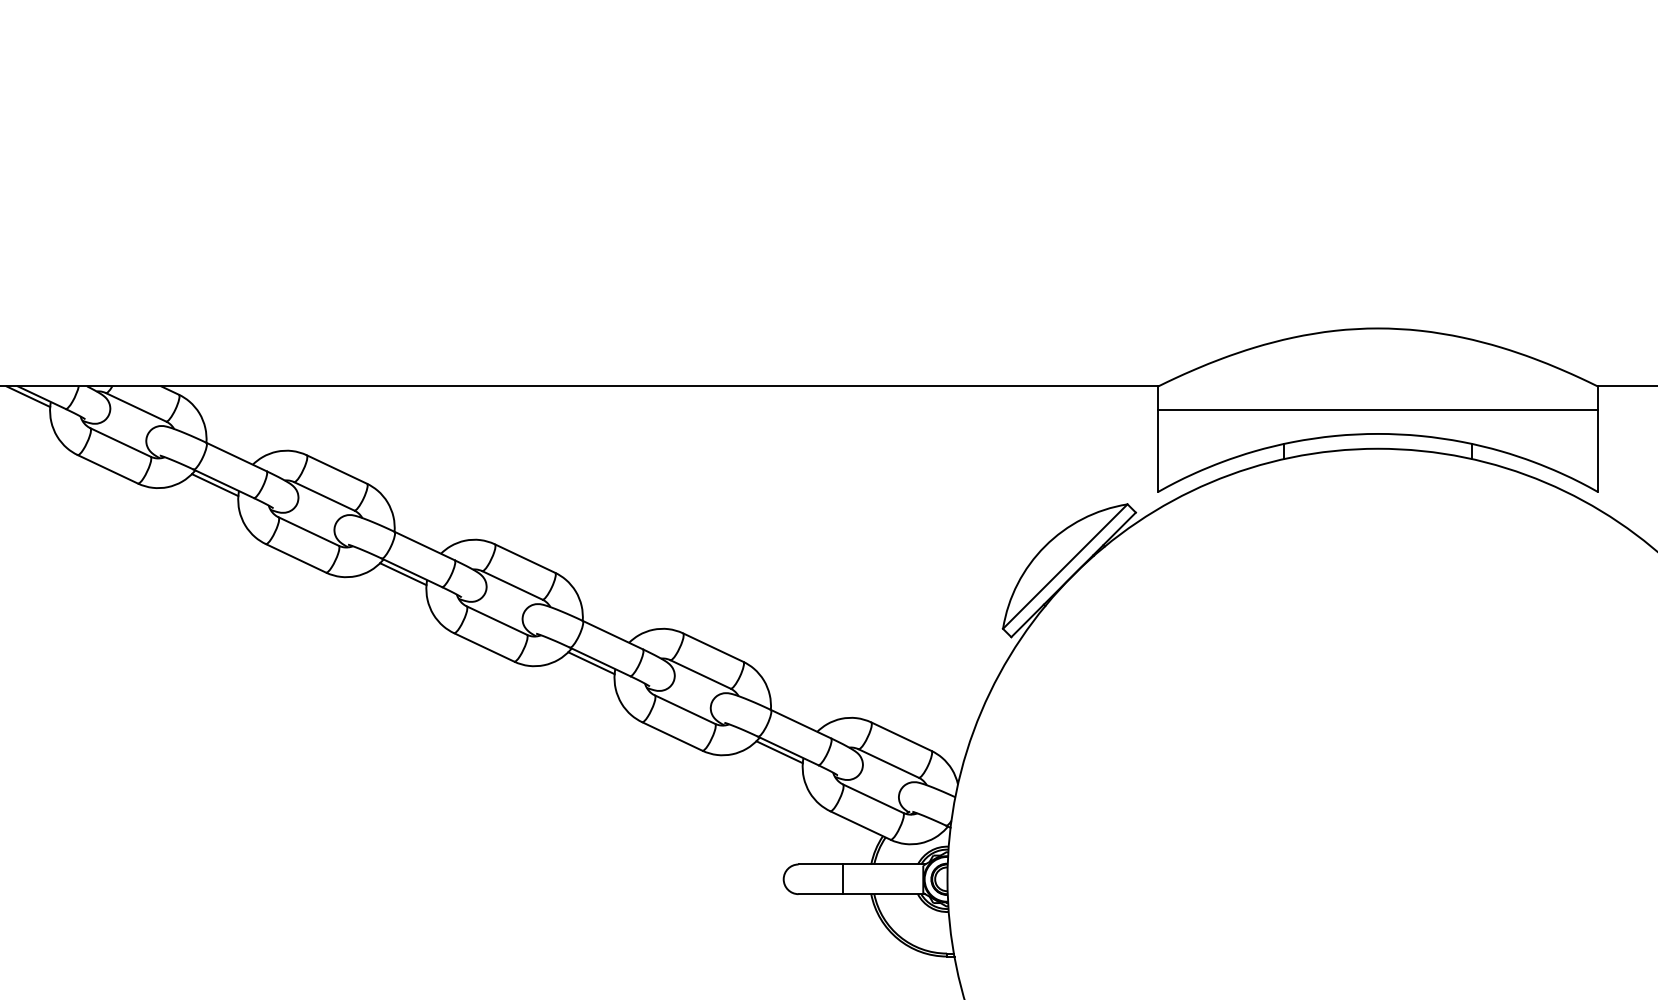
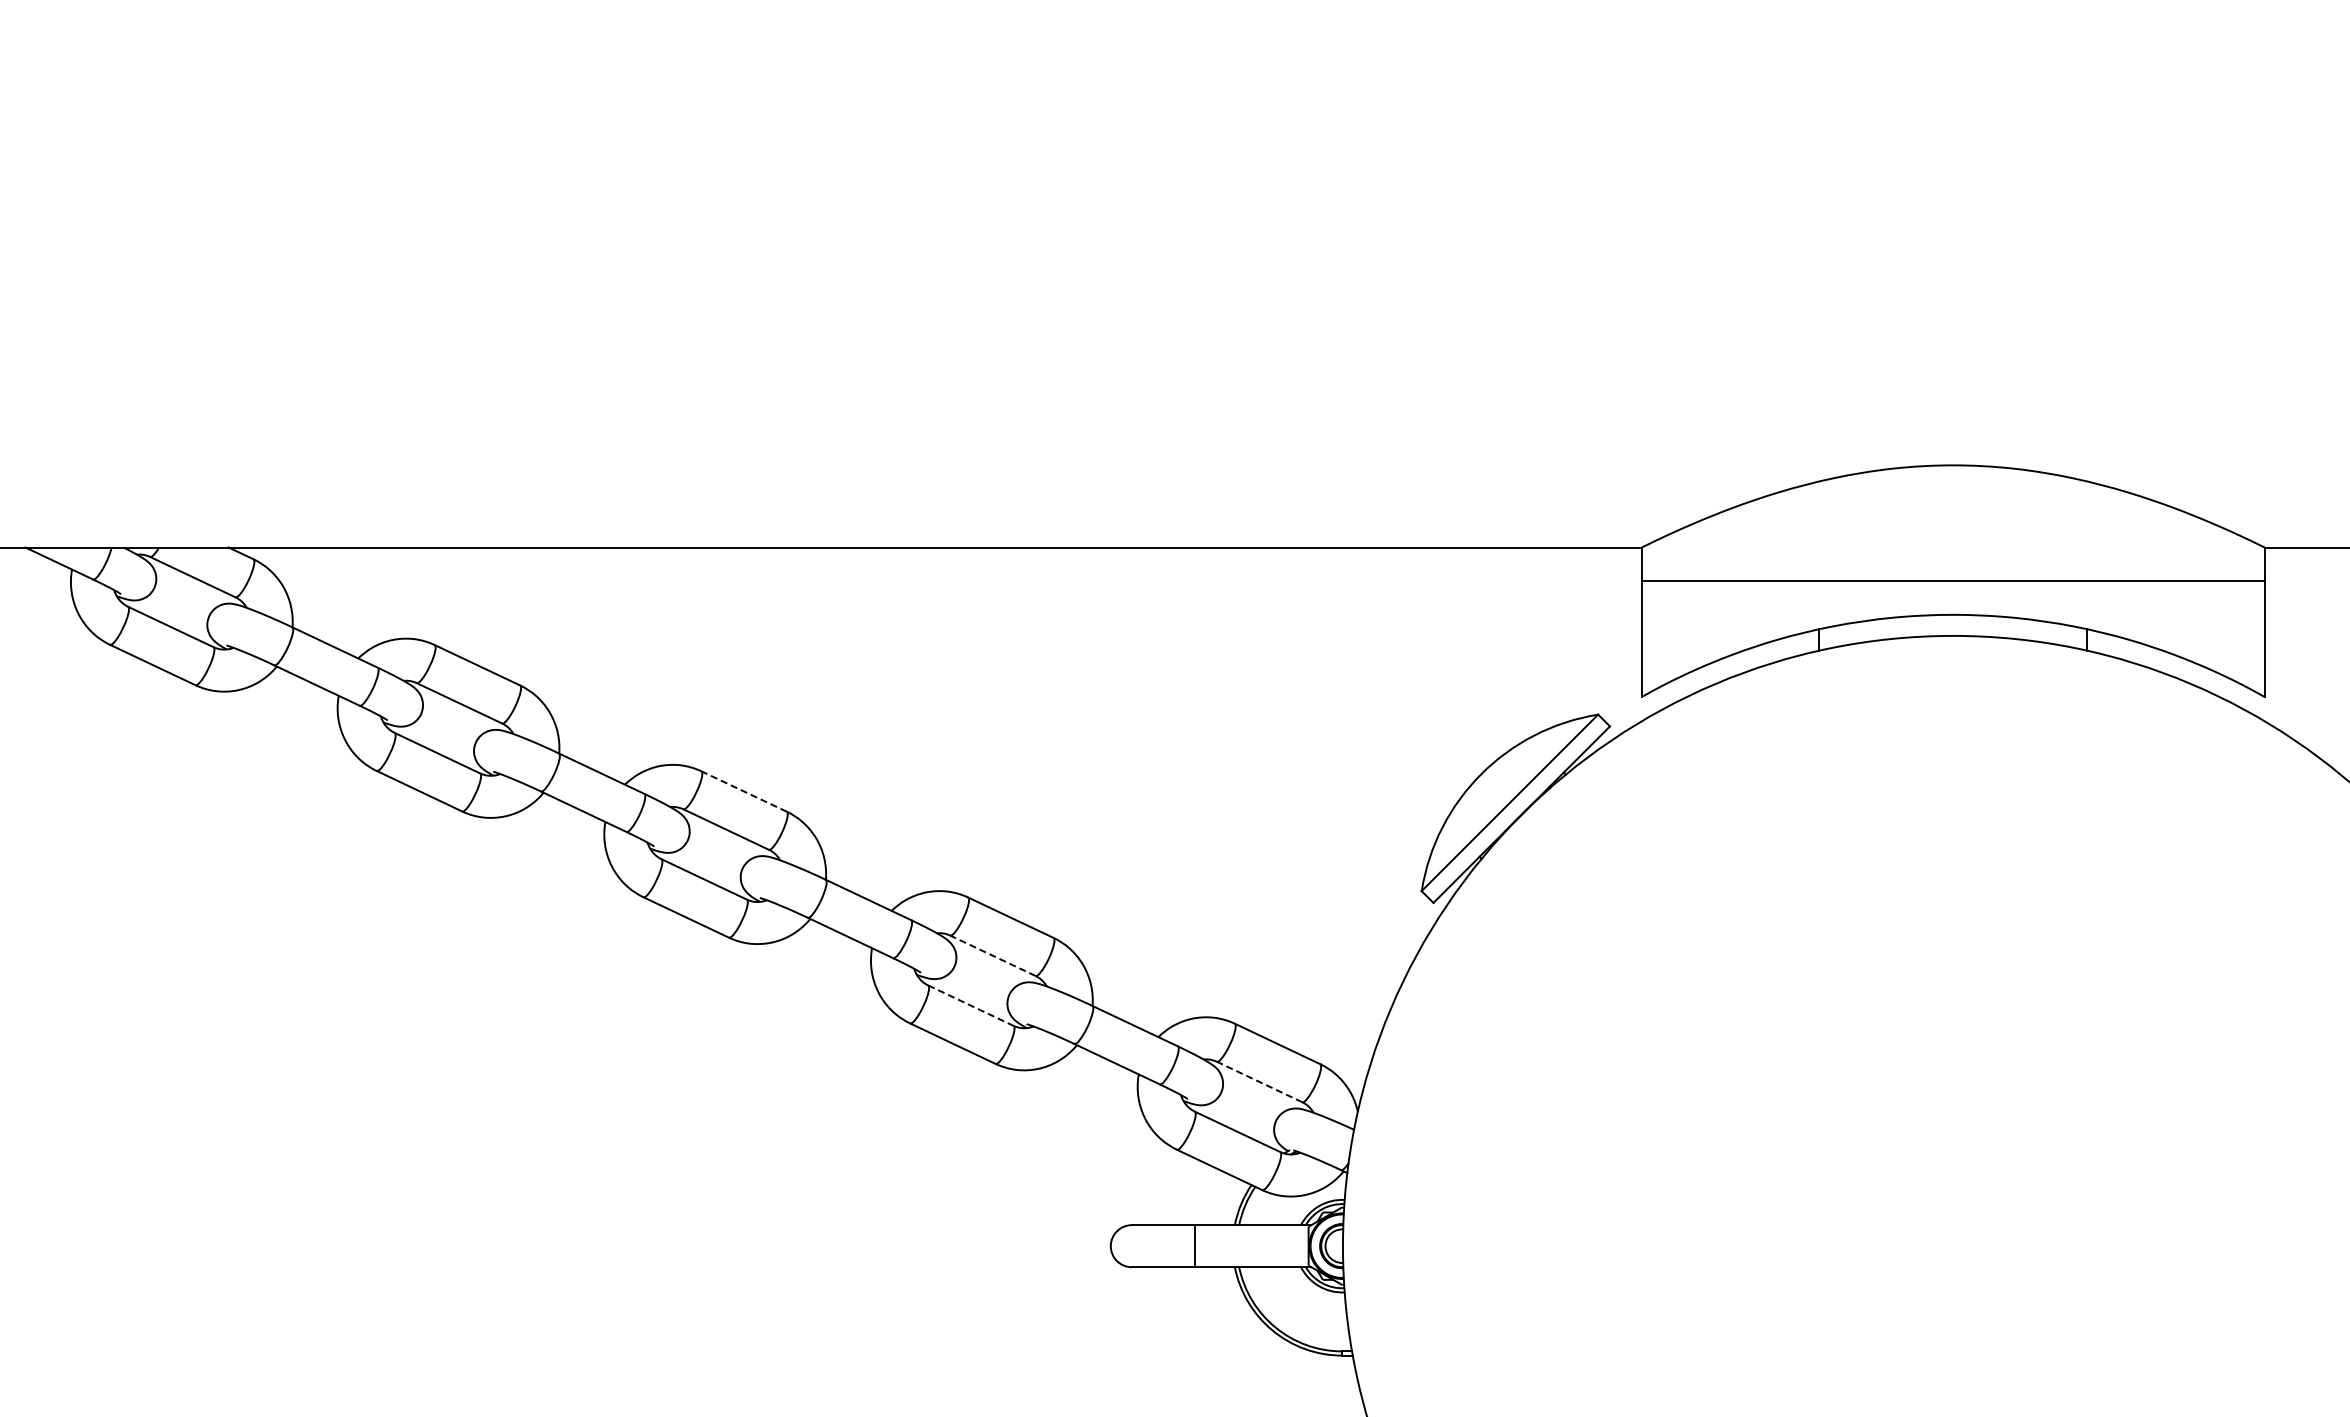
line: (28, 396) -> (40, 561), removed
line: (214, 485) -> (304, 687), removed
line: (524, 558) -> (743, 791), solid -> dashed
line: (403, 574) -> (571, 813), removed
line: (591, 662) -> (838, 939), removed
line: (700, 674) -> (992, 955), solid -> dashed
line: (685, 709) -> (971, 1005), solid -> dashed
line: (779, 751) -> (1104, 1065), removed
line: (888, 763) -> (1259, 1081), solid -> dashed

